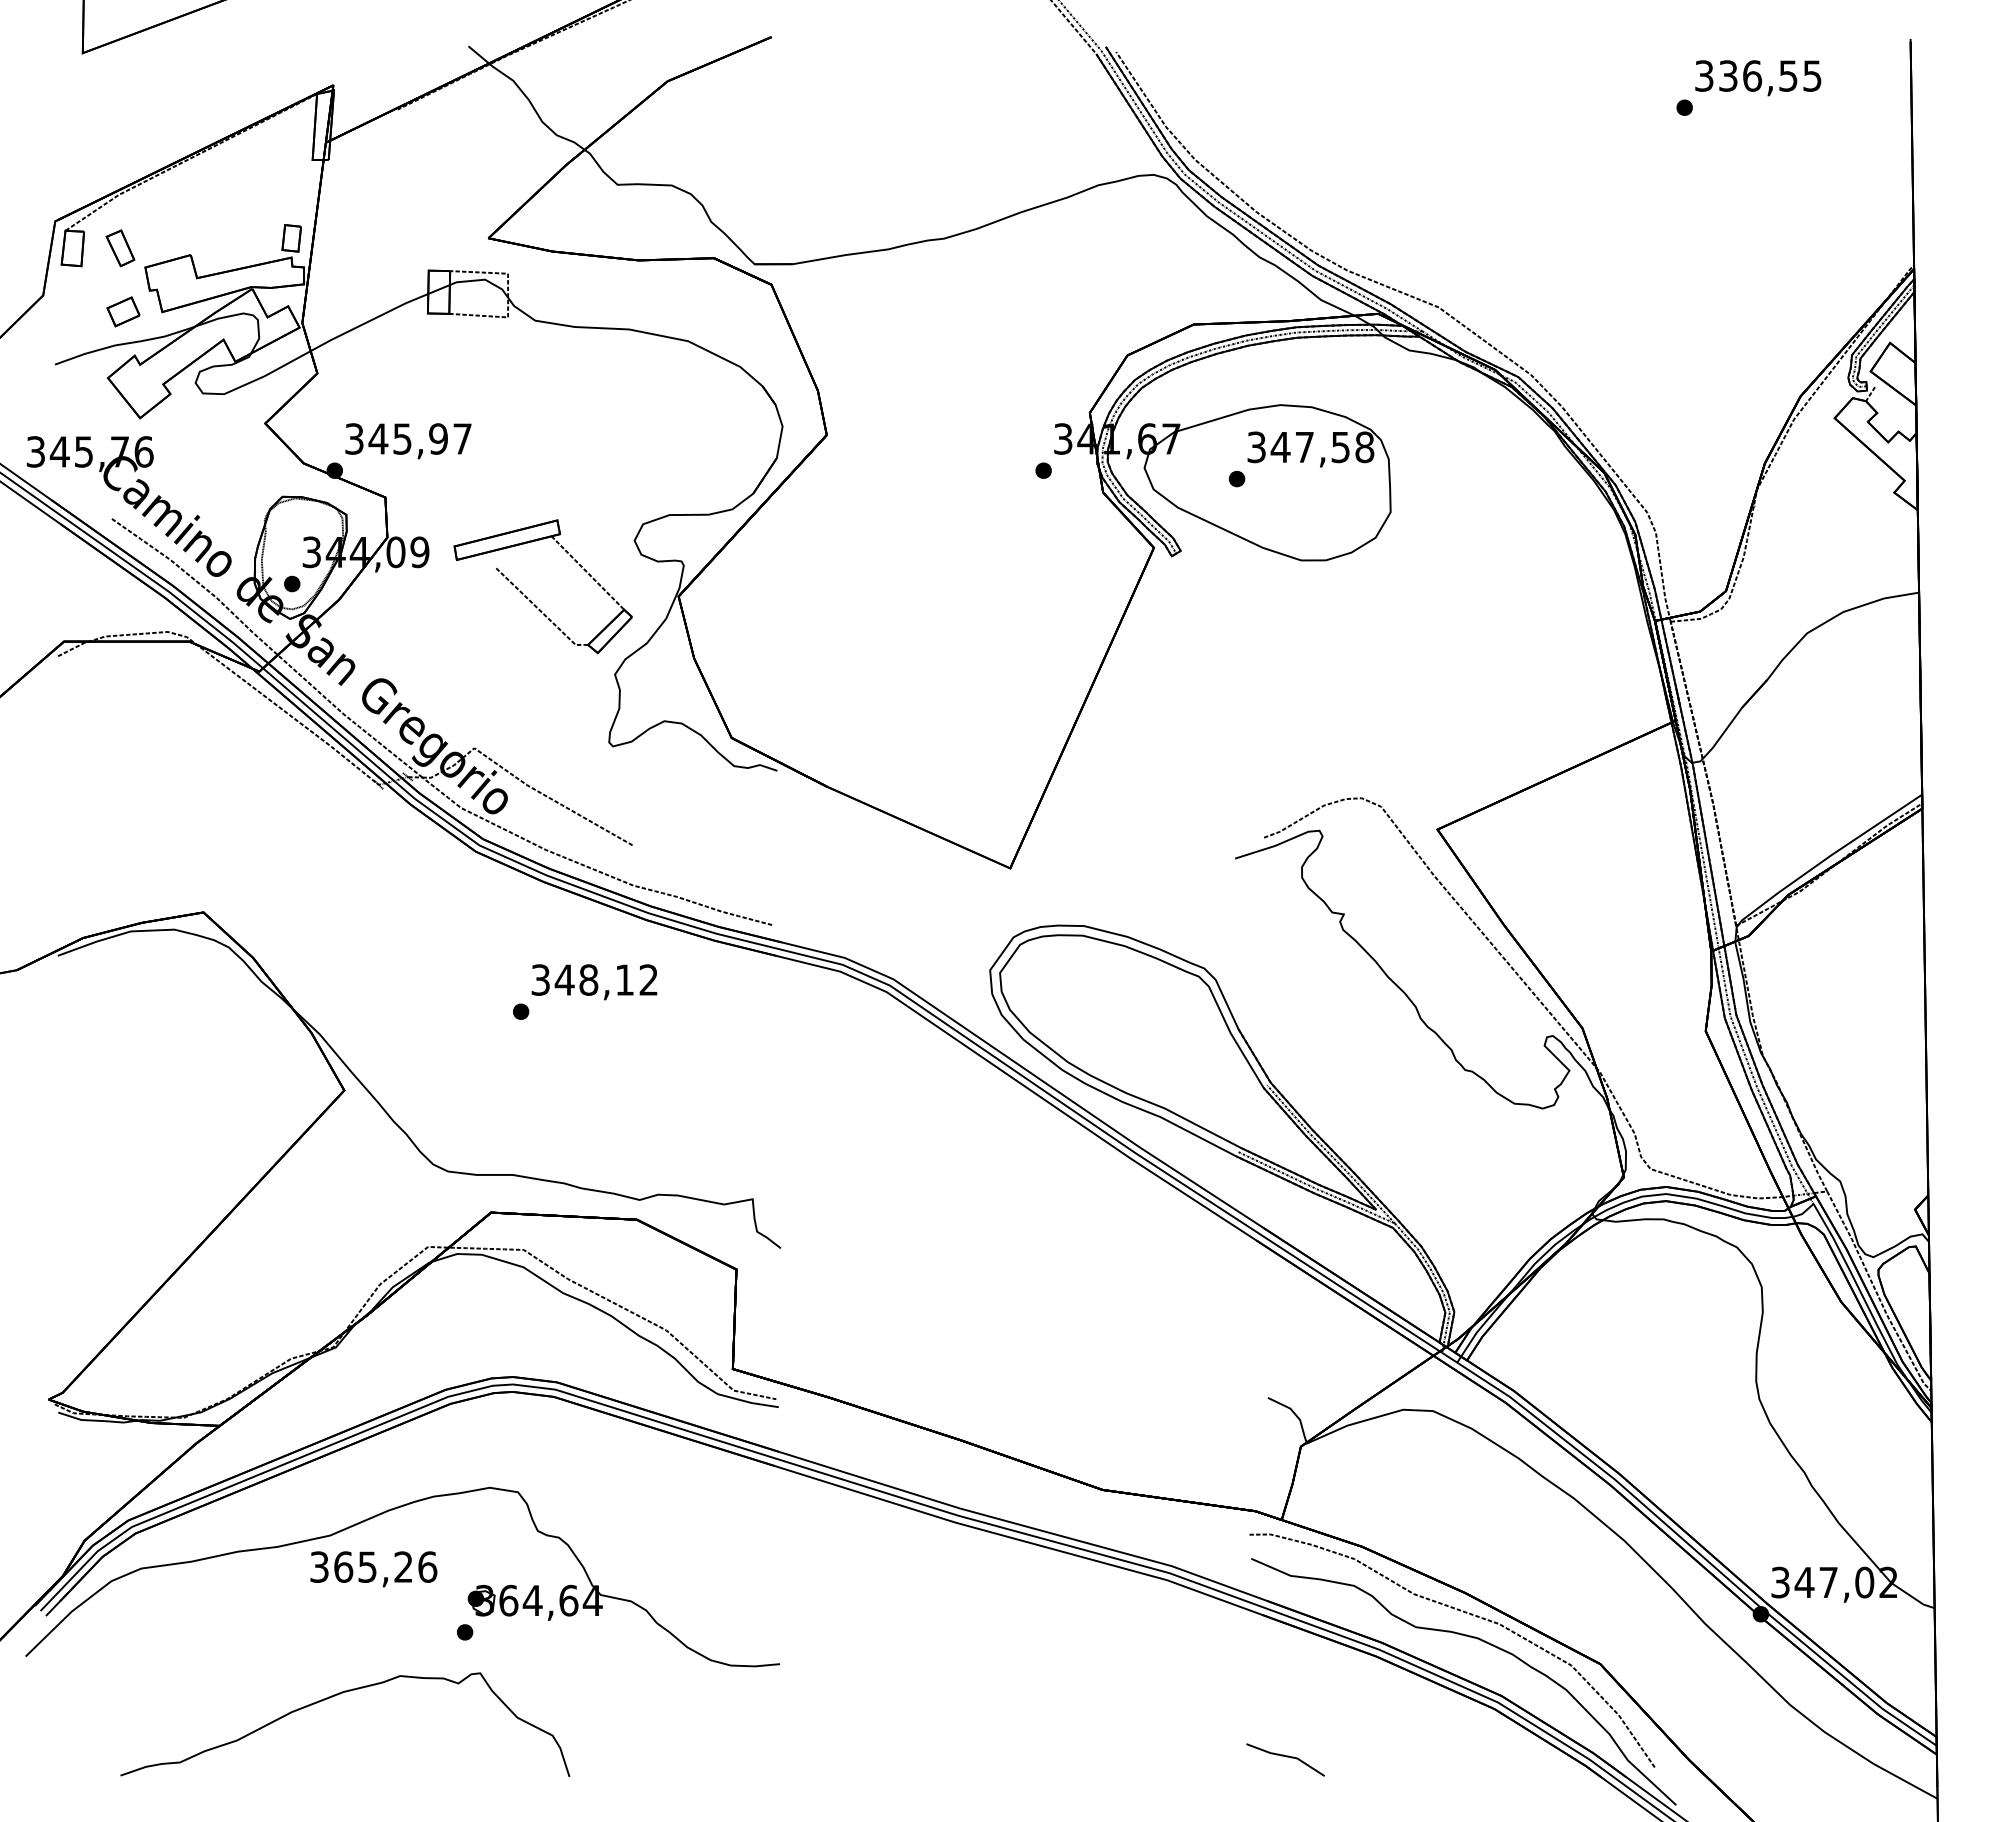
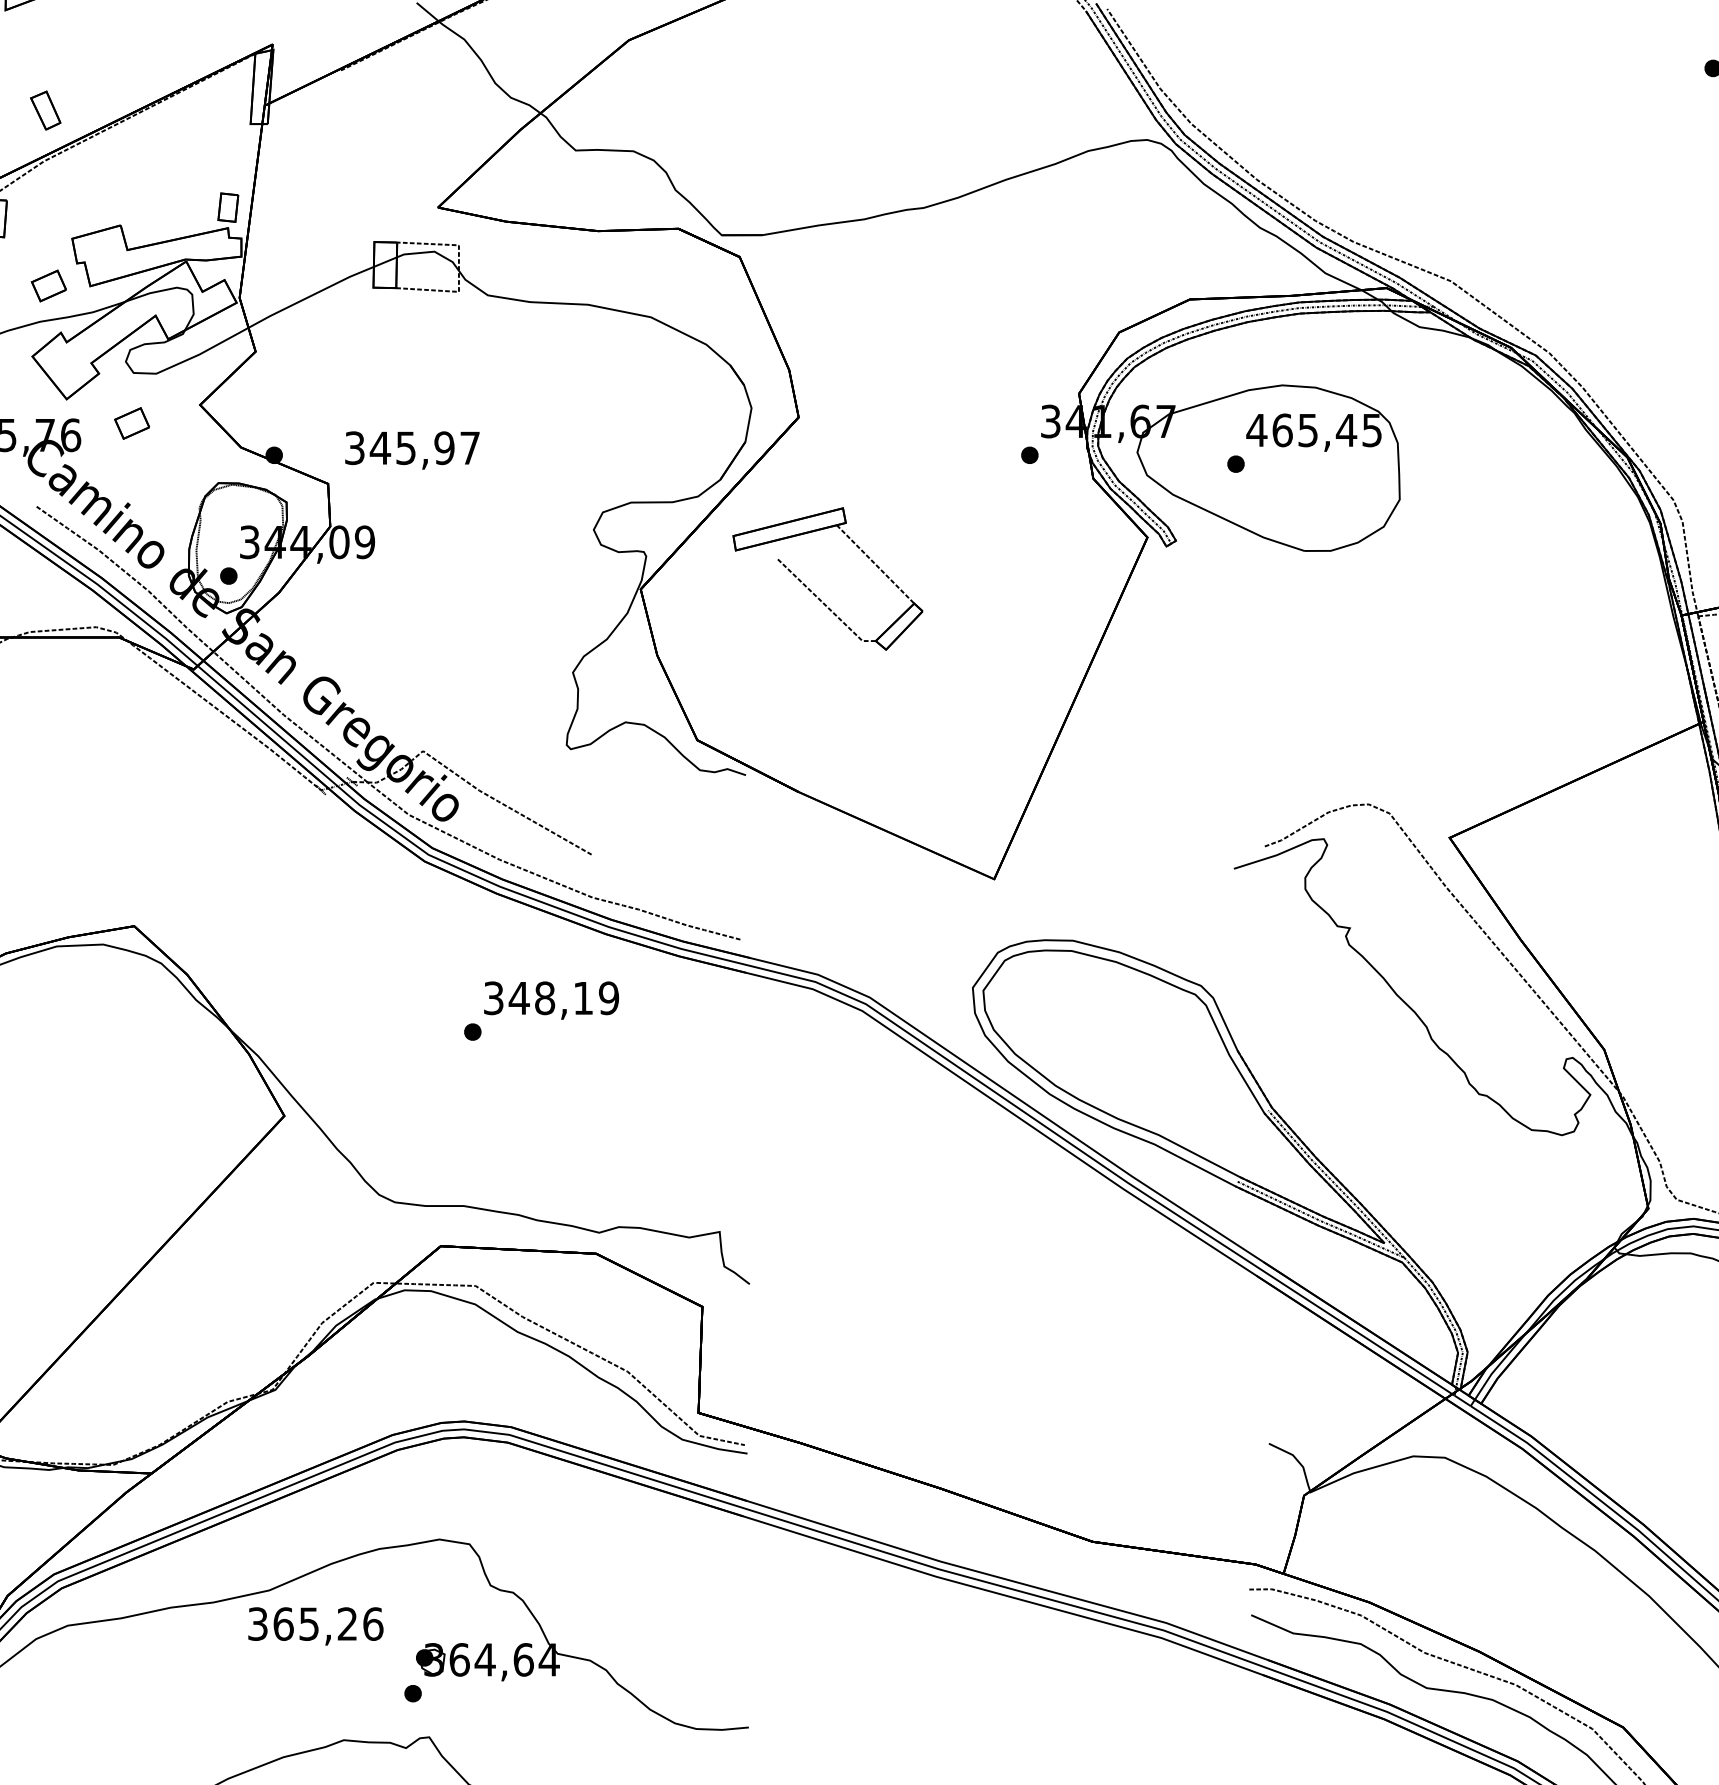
part: (120, 248) -> (45, 110), moved
part: (201, 440) -> (132, 423), added
text: (408, 441) -> (412, 450), moved
text: (1310, 447) -> (1314, 430), 347,58 -> 465,45
part: (530, 599) -> (814, 592), moved
text: (648, 979) -> (608, 997), 348,12 -> 348,19

